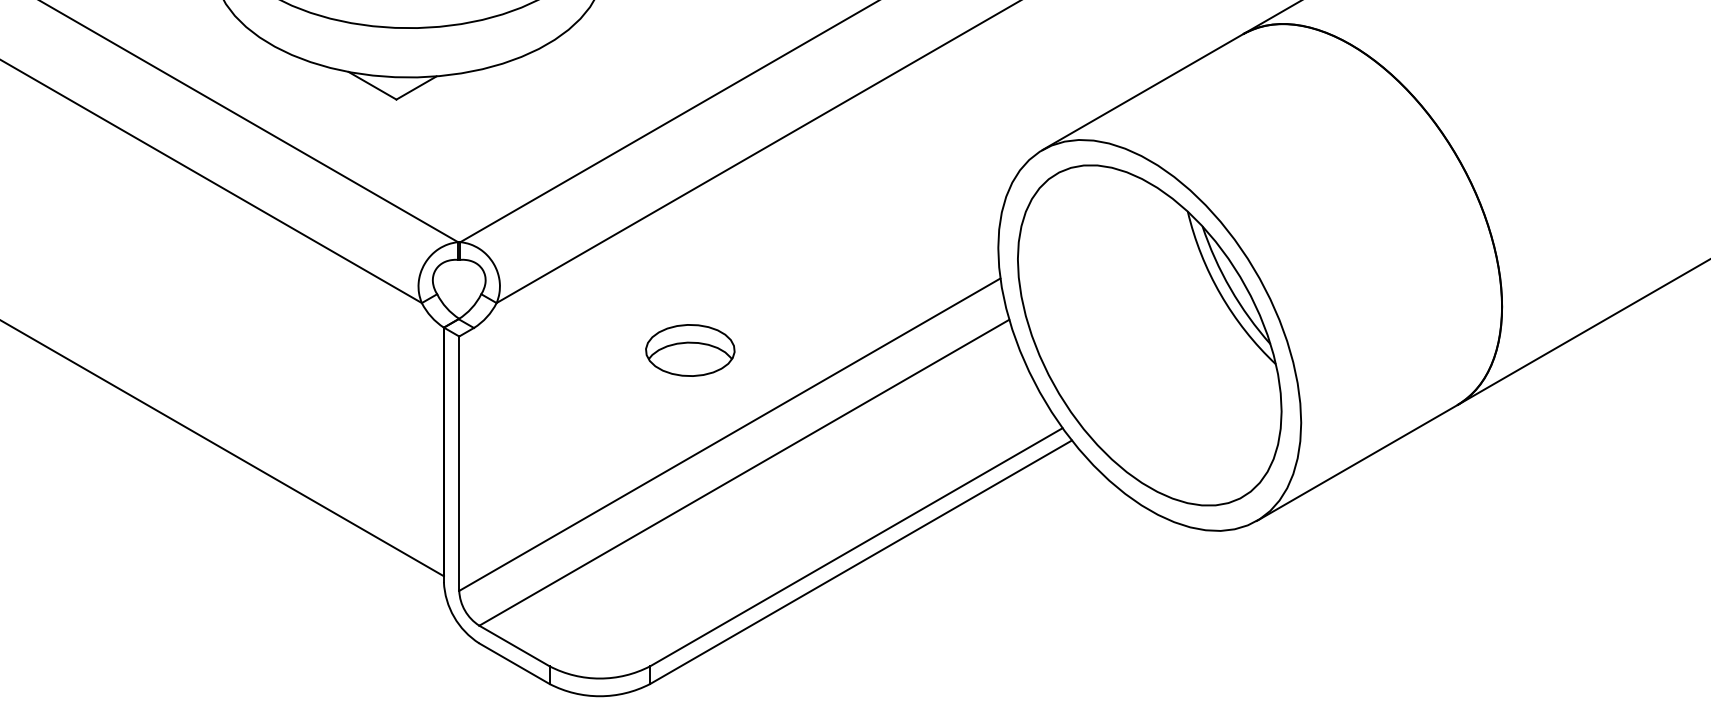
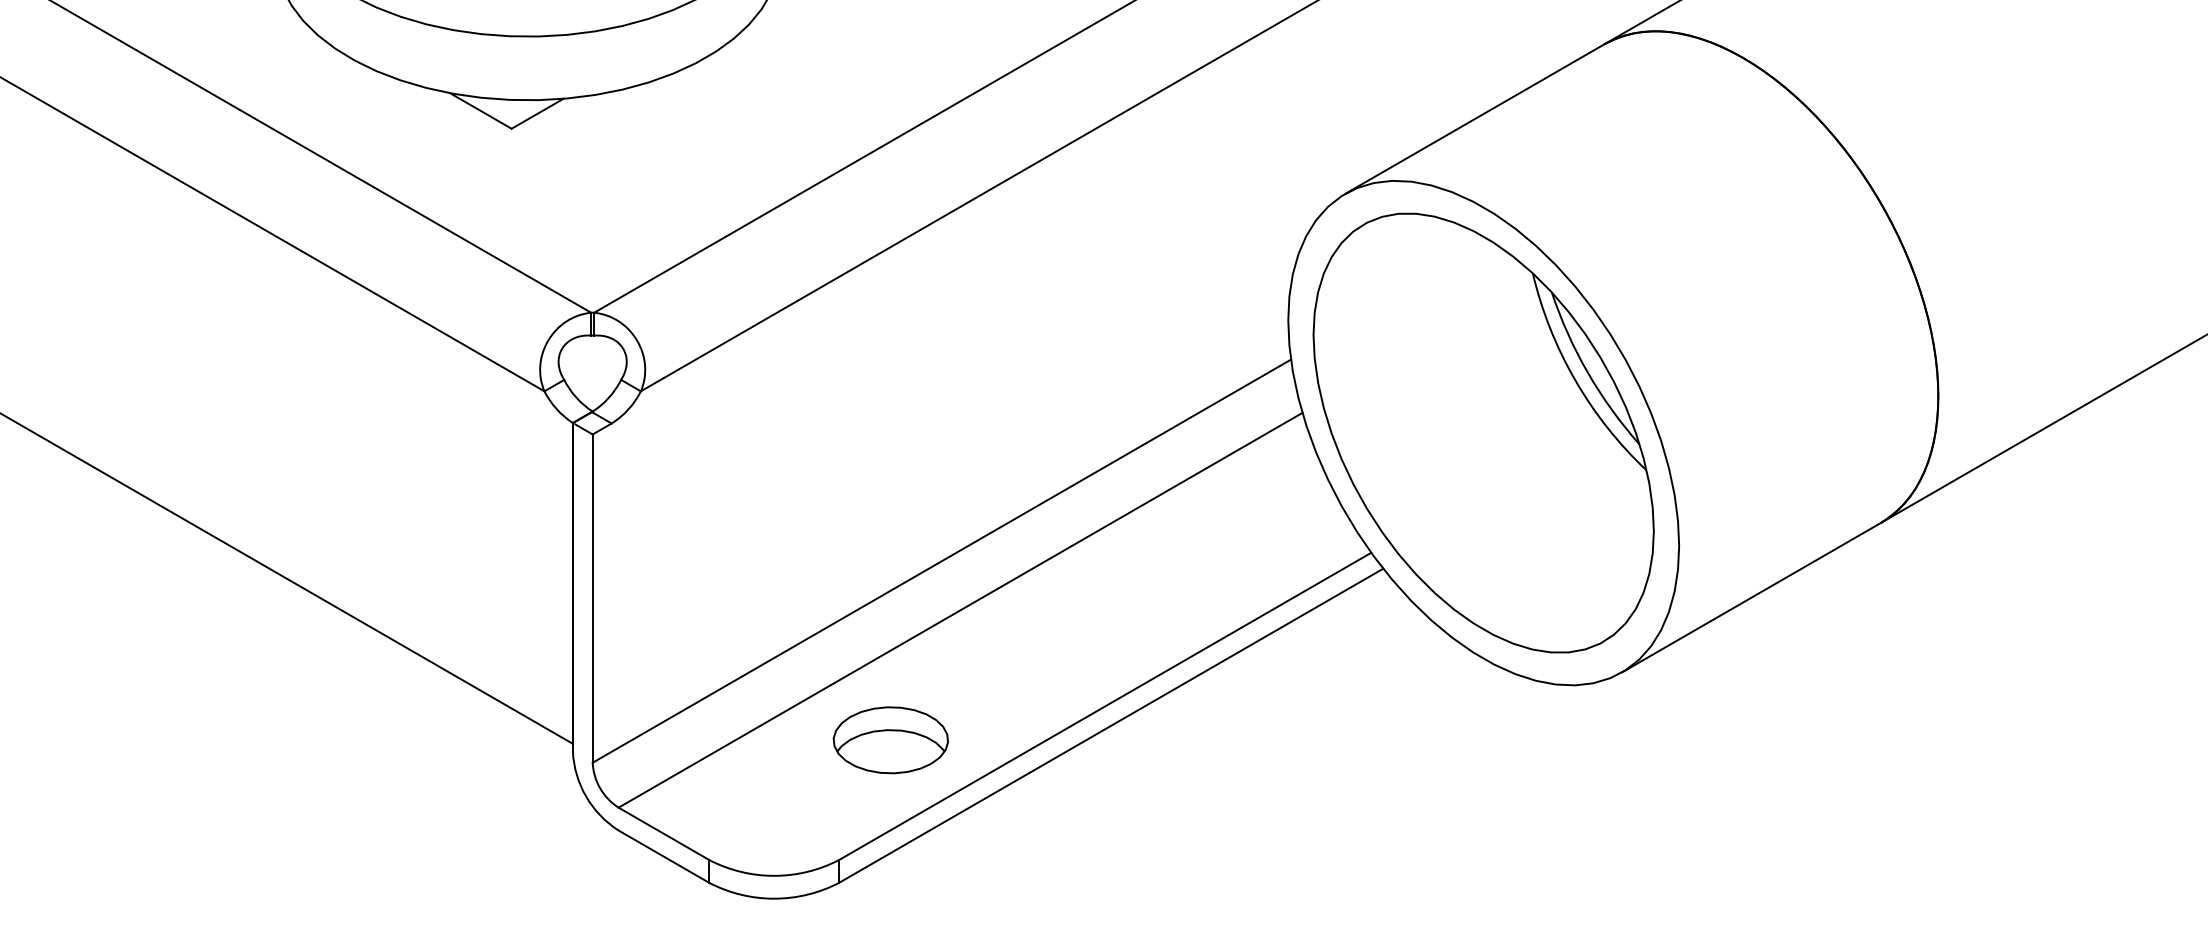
part: (690, 350) -> (891, 740), moved

